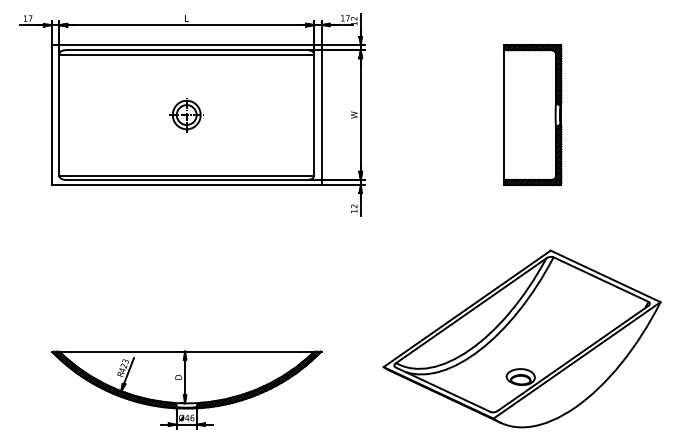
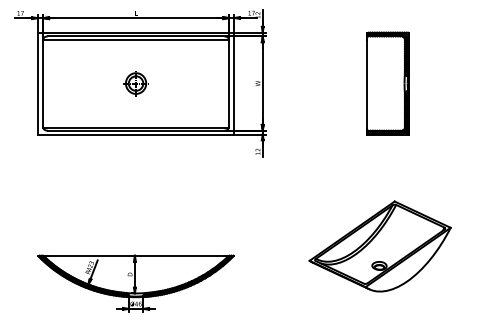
part: (521, 338) -> (379, 246), size x0.7

